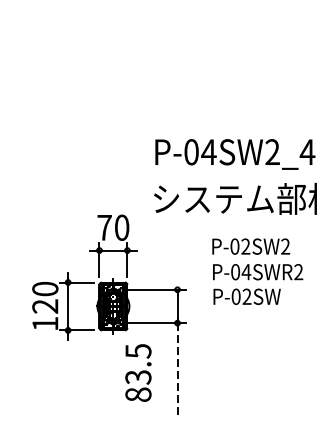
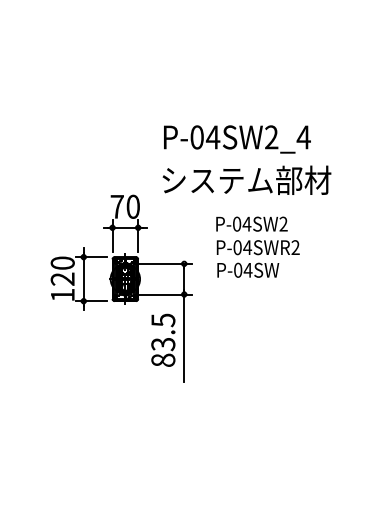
text: (245, 245) -> (246, 223), P-02SW2 -> P-04SW2
text: (246, 295) -> (247, 269), P-02SW -> P-04SW
line: (177, 371) -> (184, 338), dashed -> solid
text: (138, 372) -> (163, 339), moved

